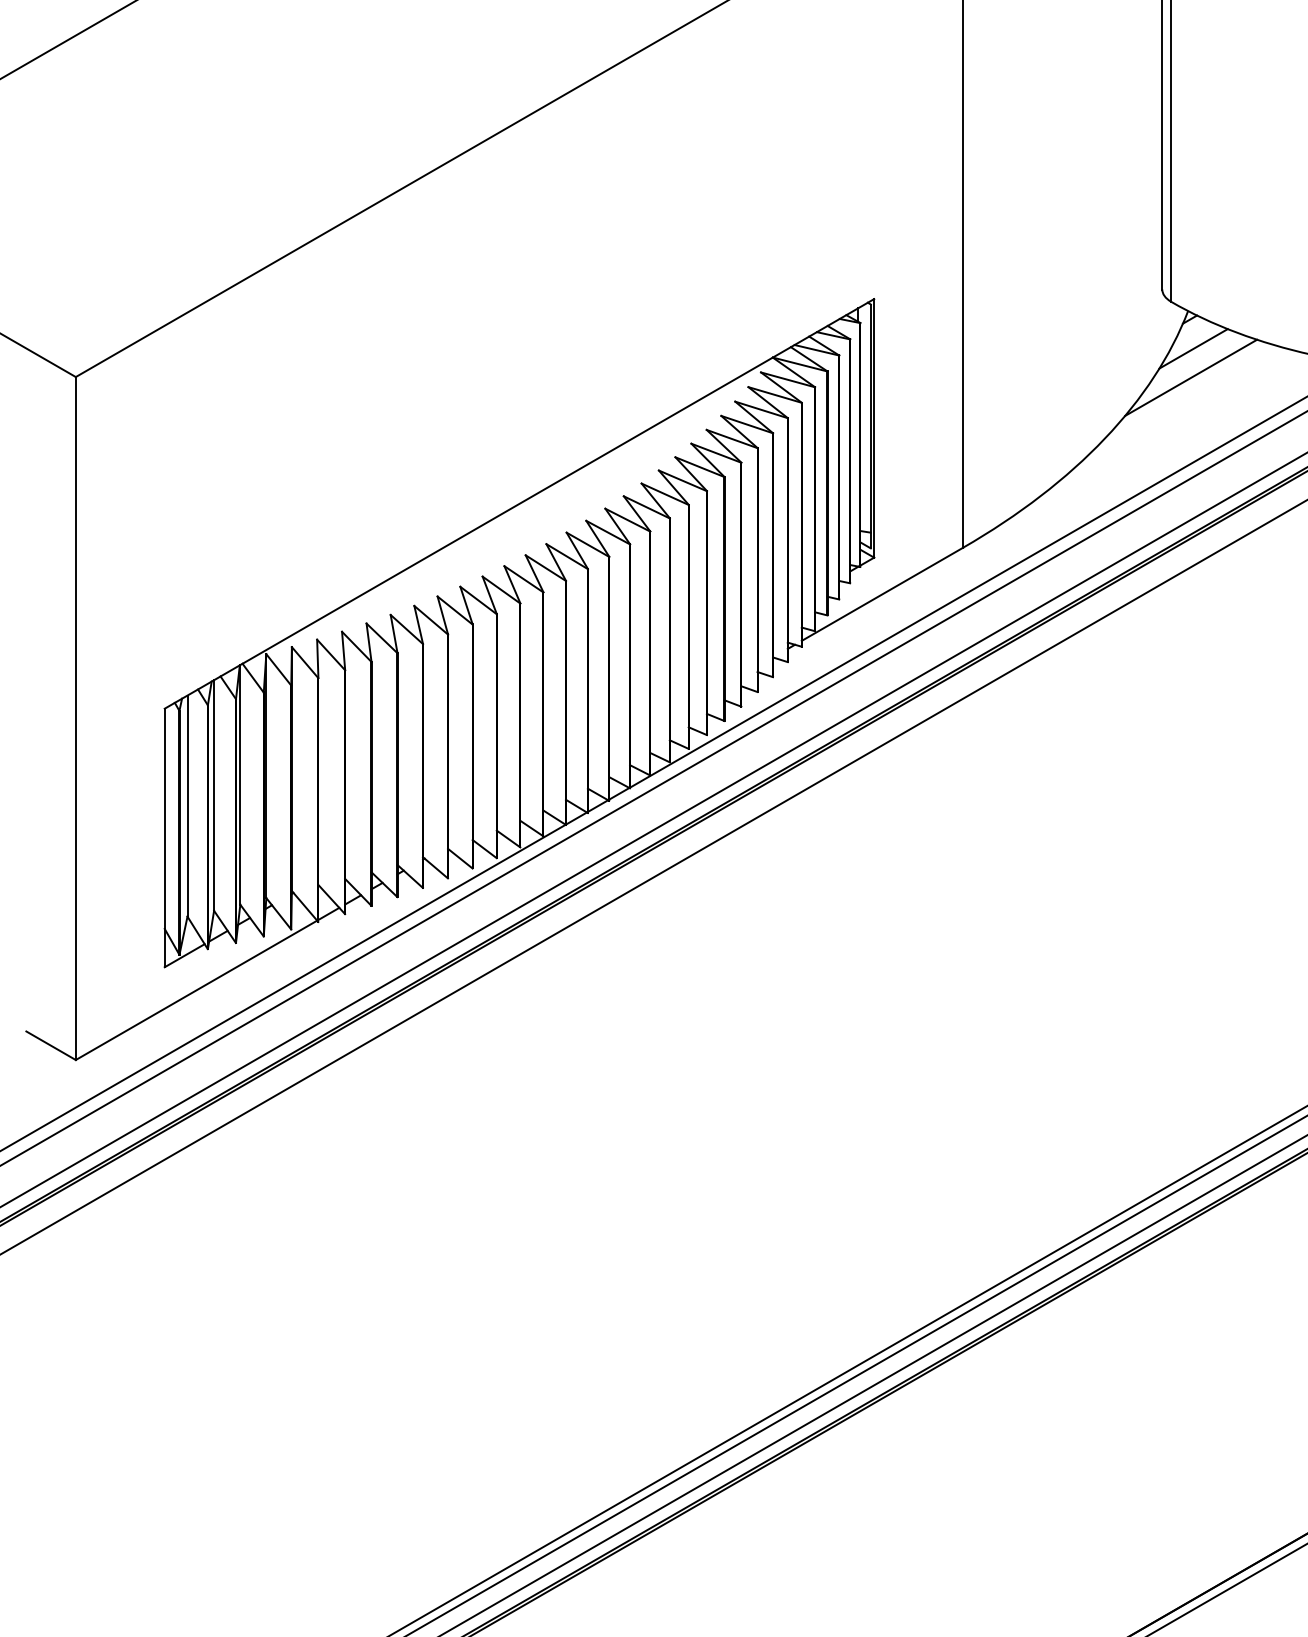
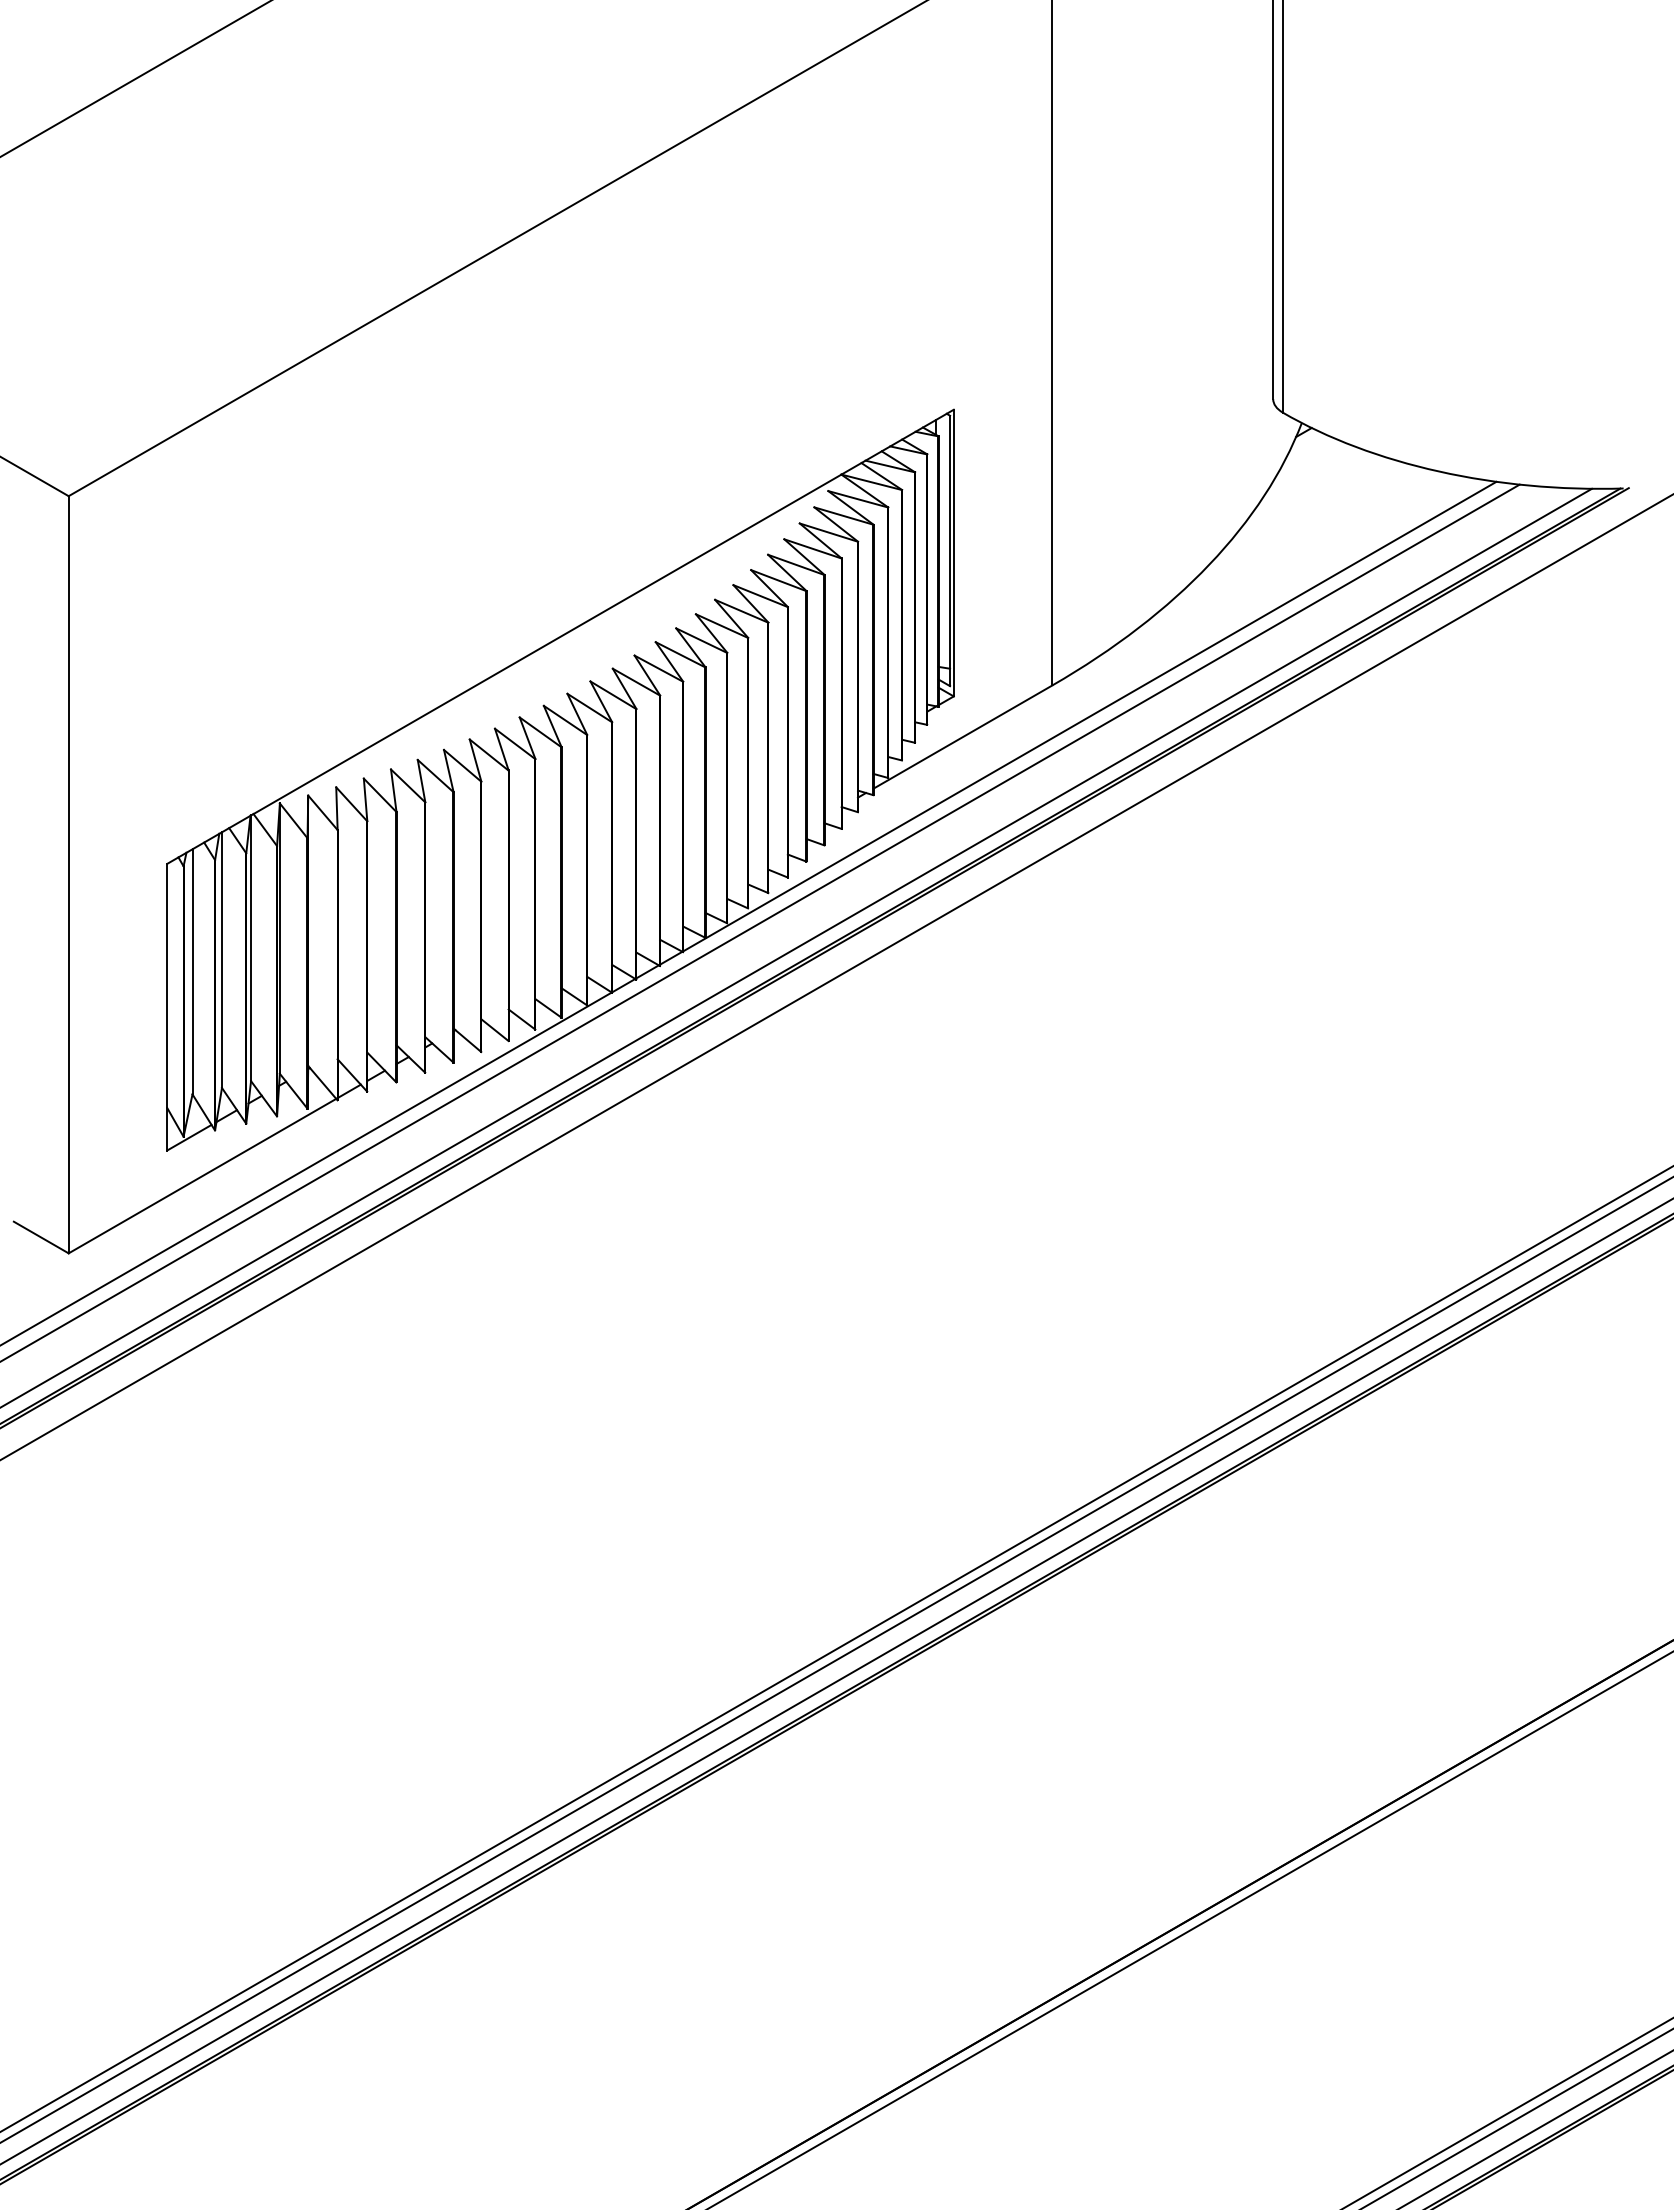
line: (1193, 348) -> (1307, 464), removed
line: (1191, 377) -> (1305, 496), removed

